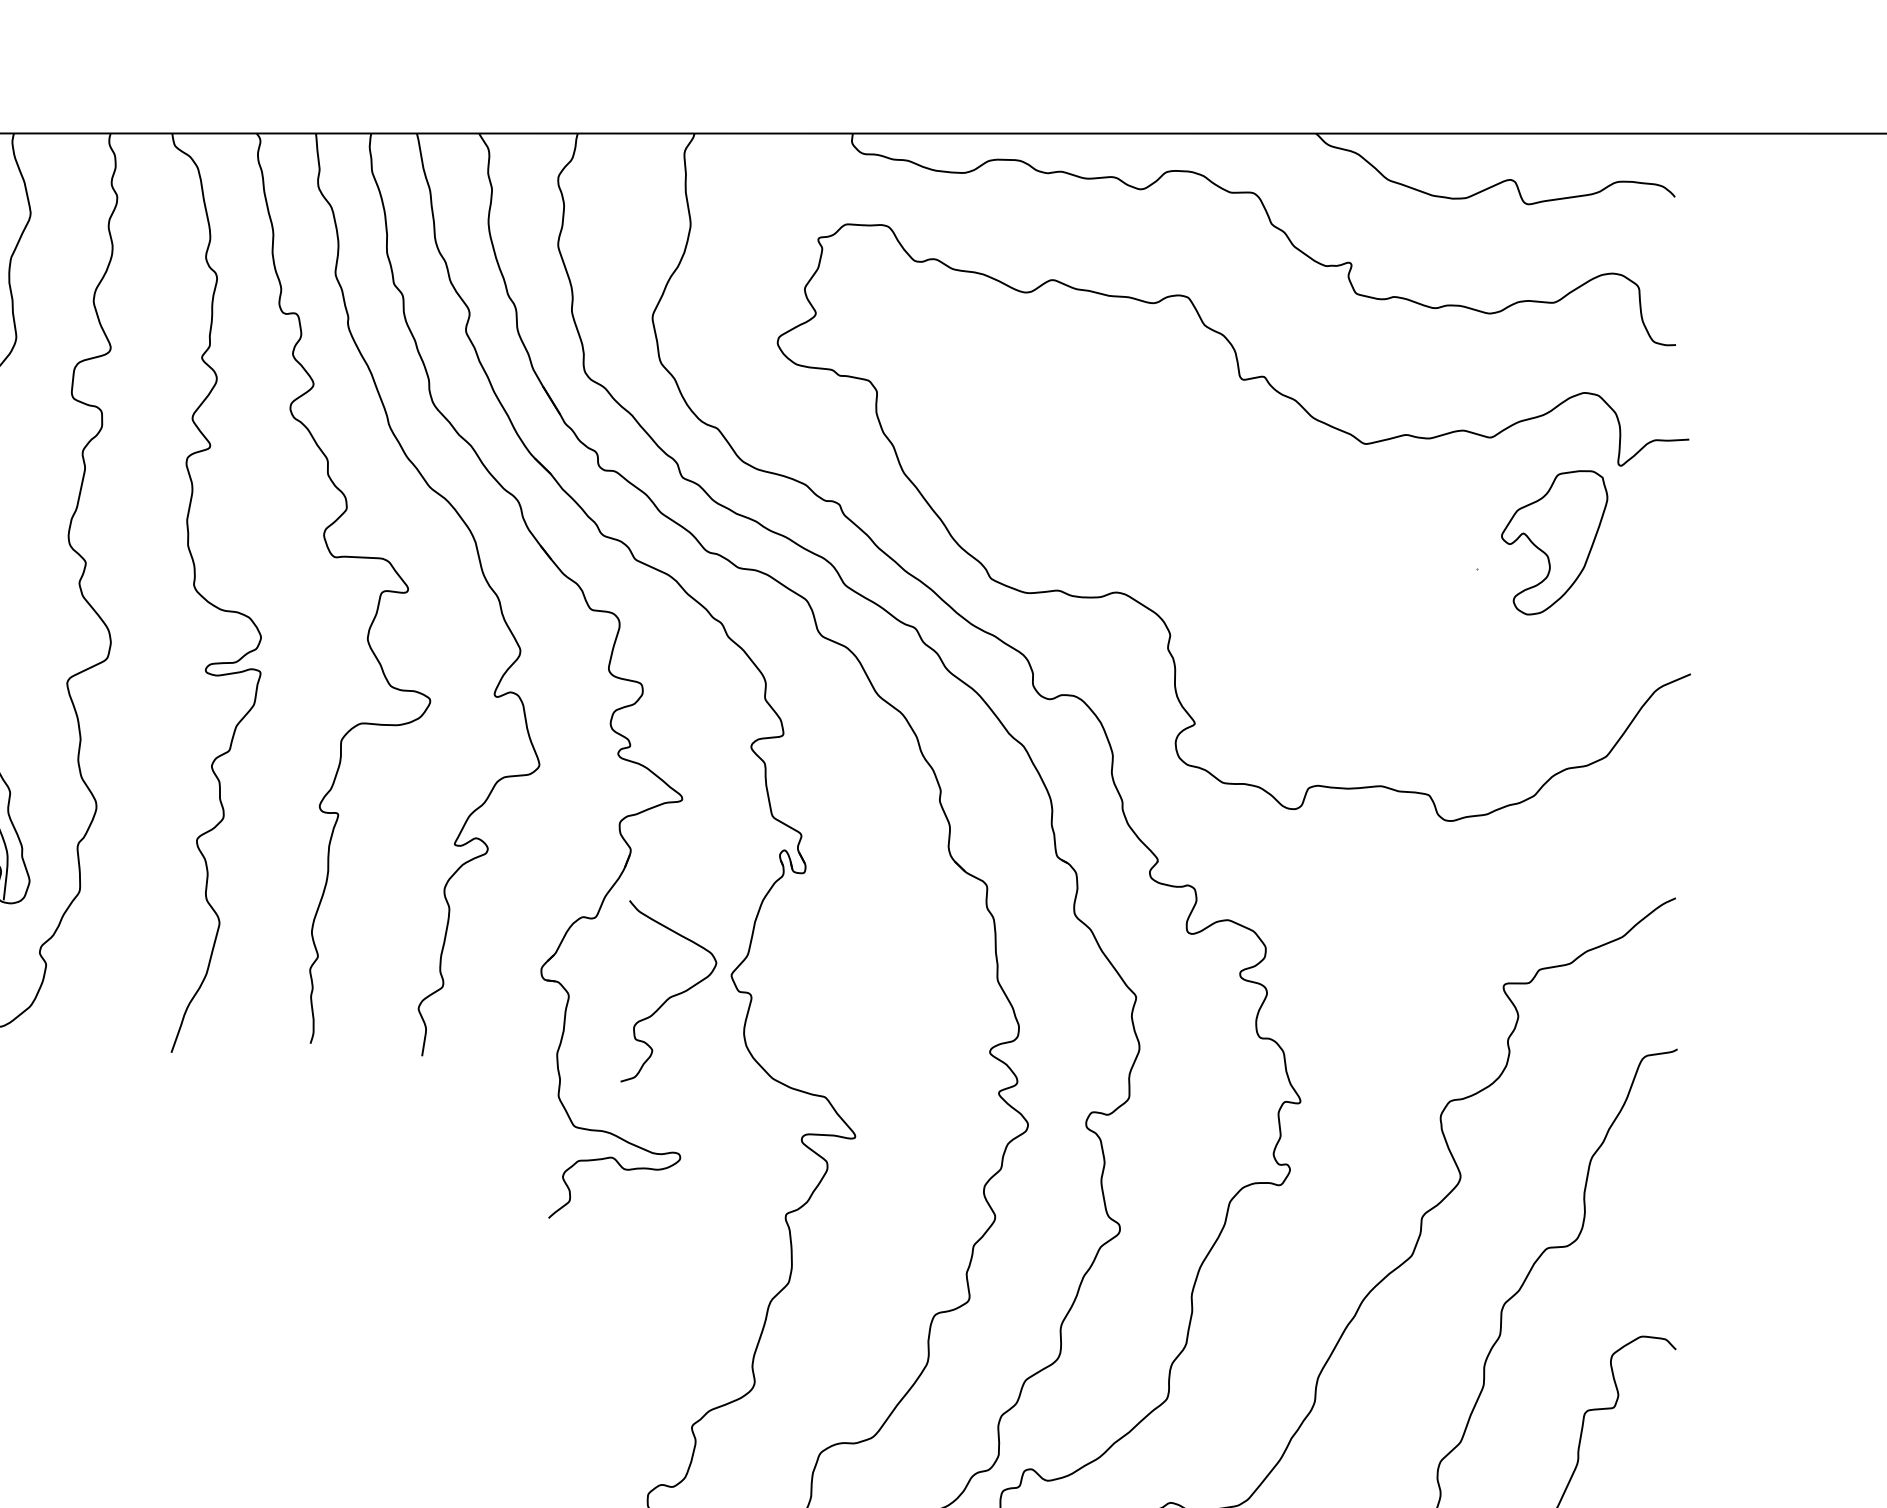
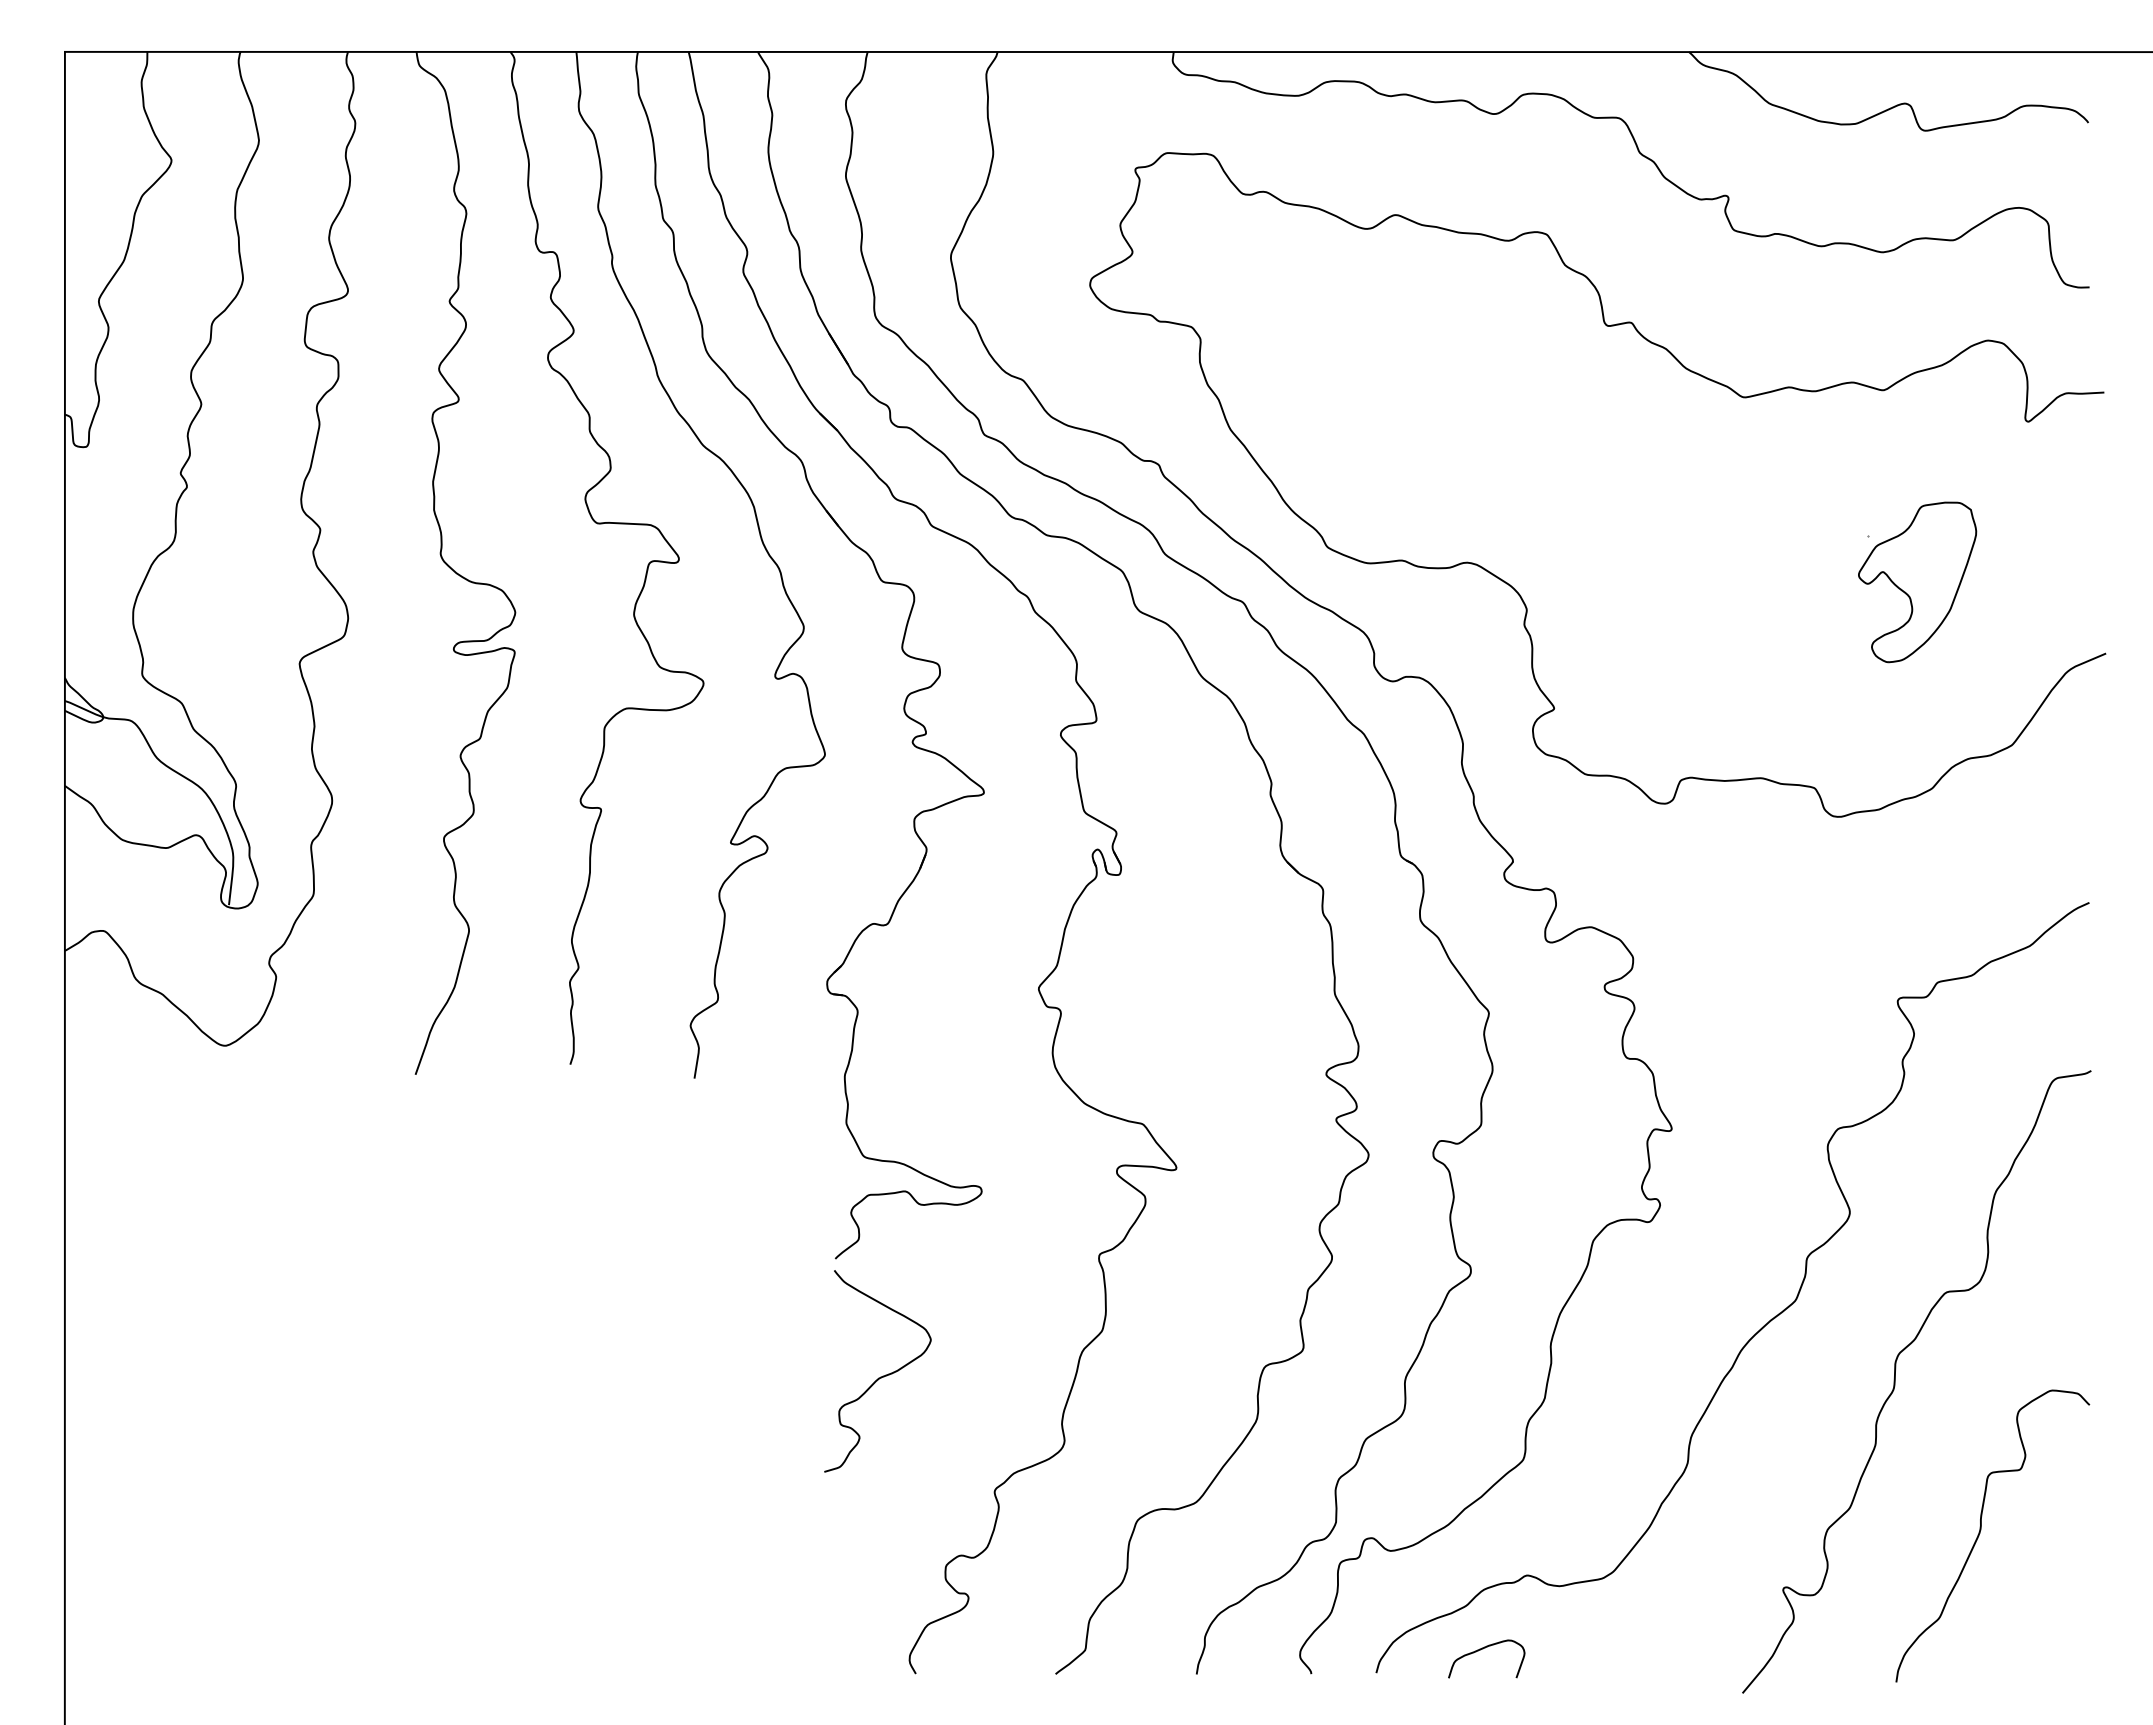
part: (1554, 542) -> (1917, 582), moved
curve: (671, 995) -> (880, 1376), moved

